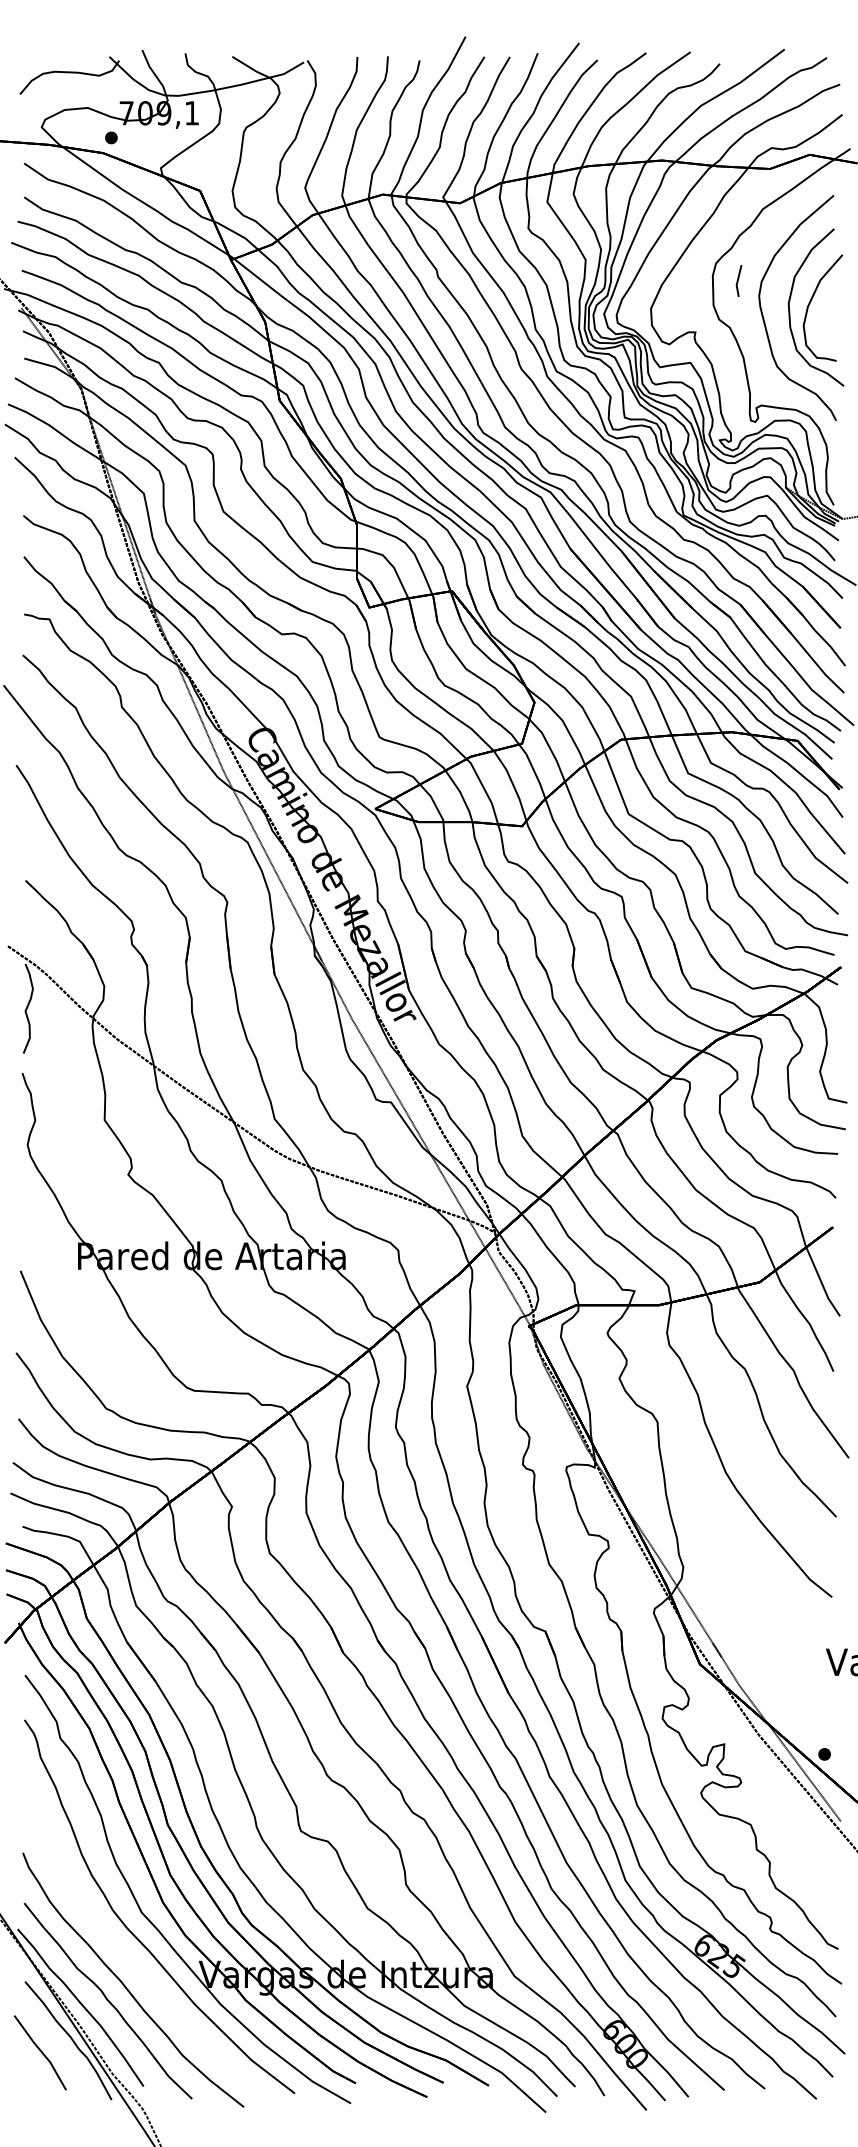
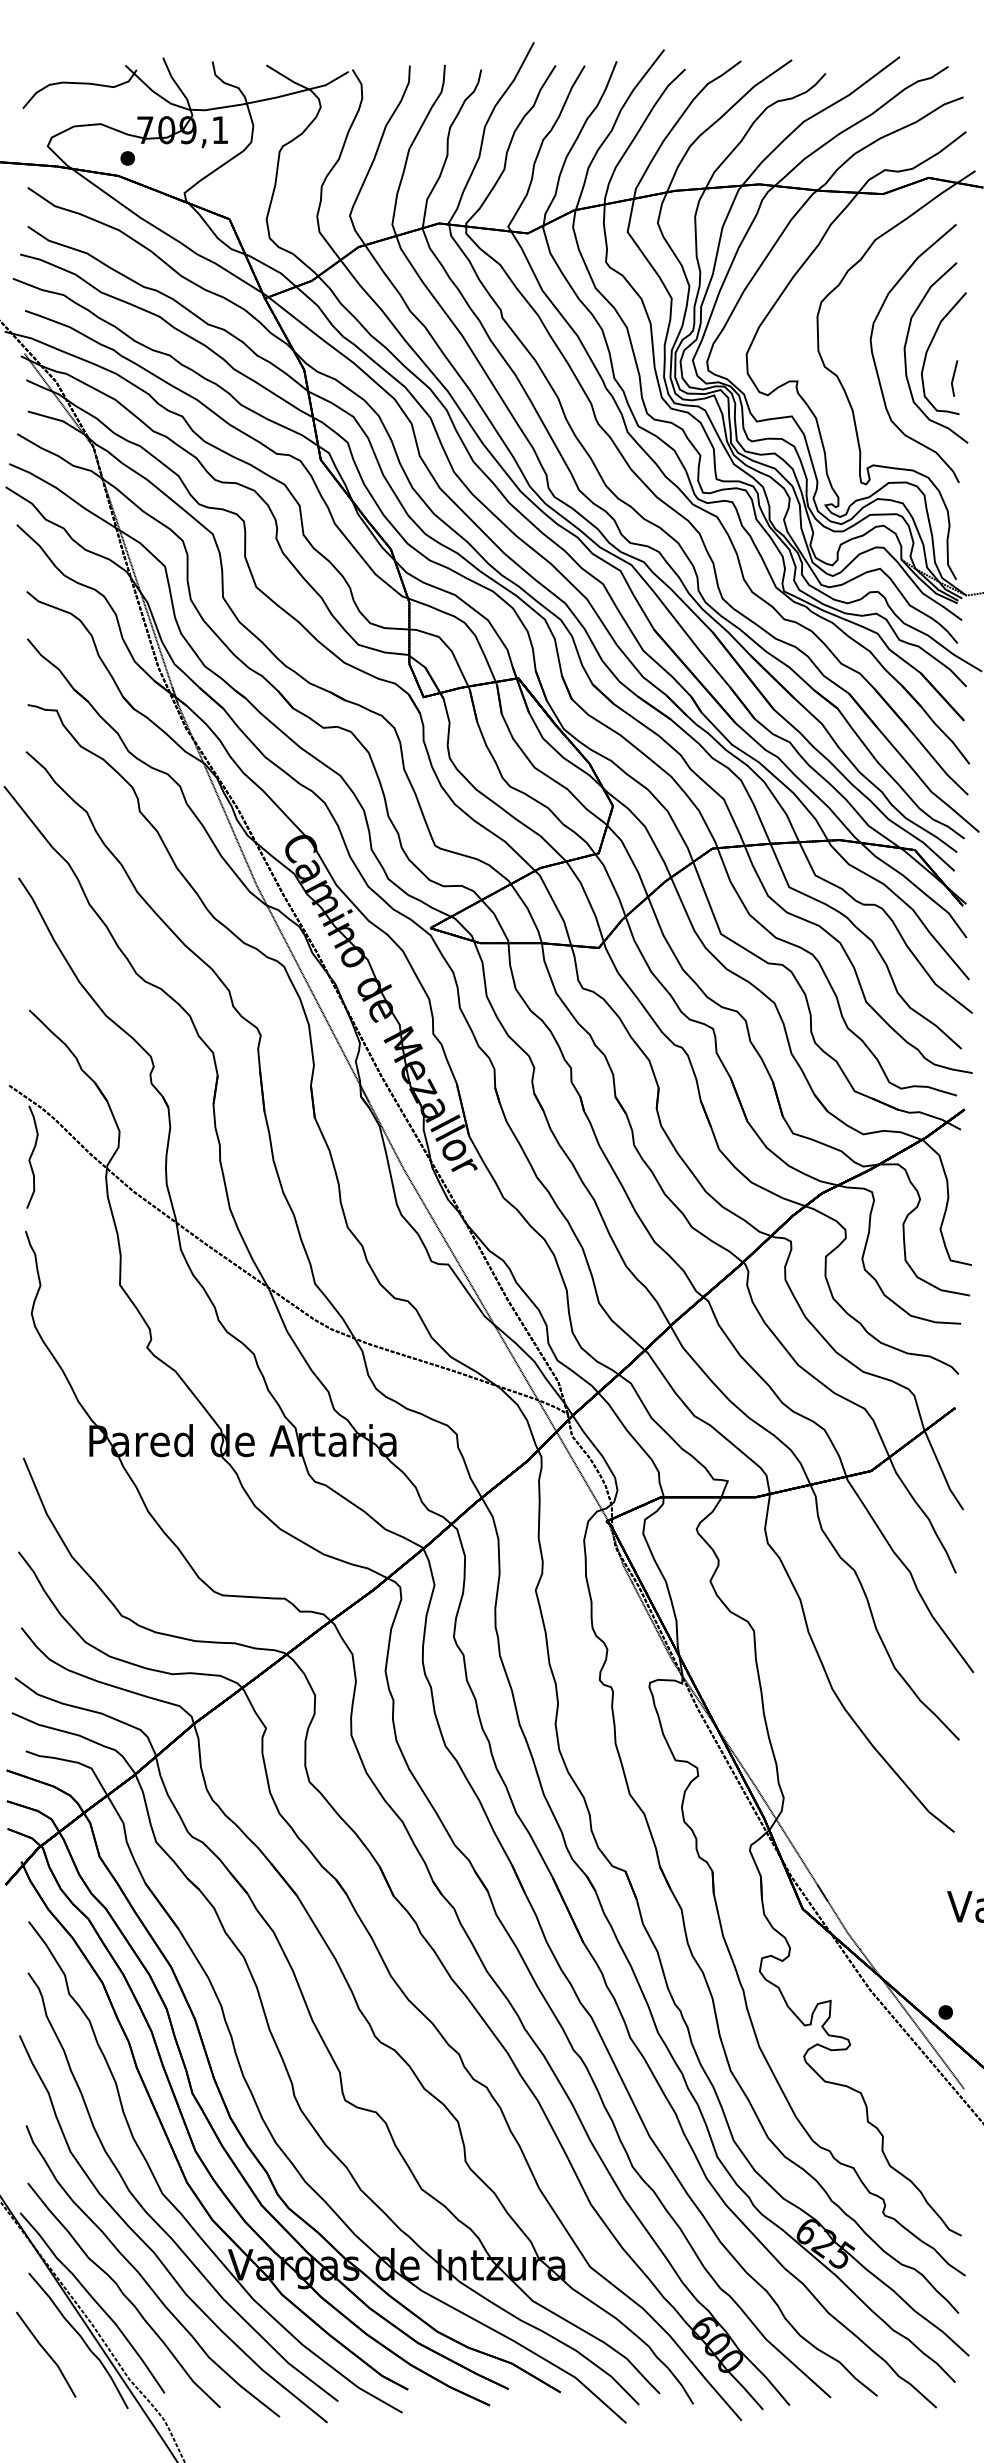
part: (738, 280) -> (954, 378), moved
curve: (132, 1961) -> (152, 2249), added

